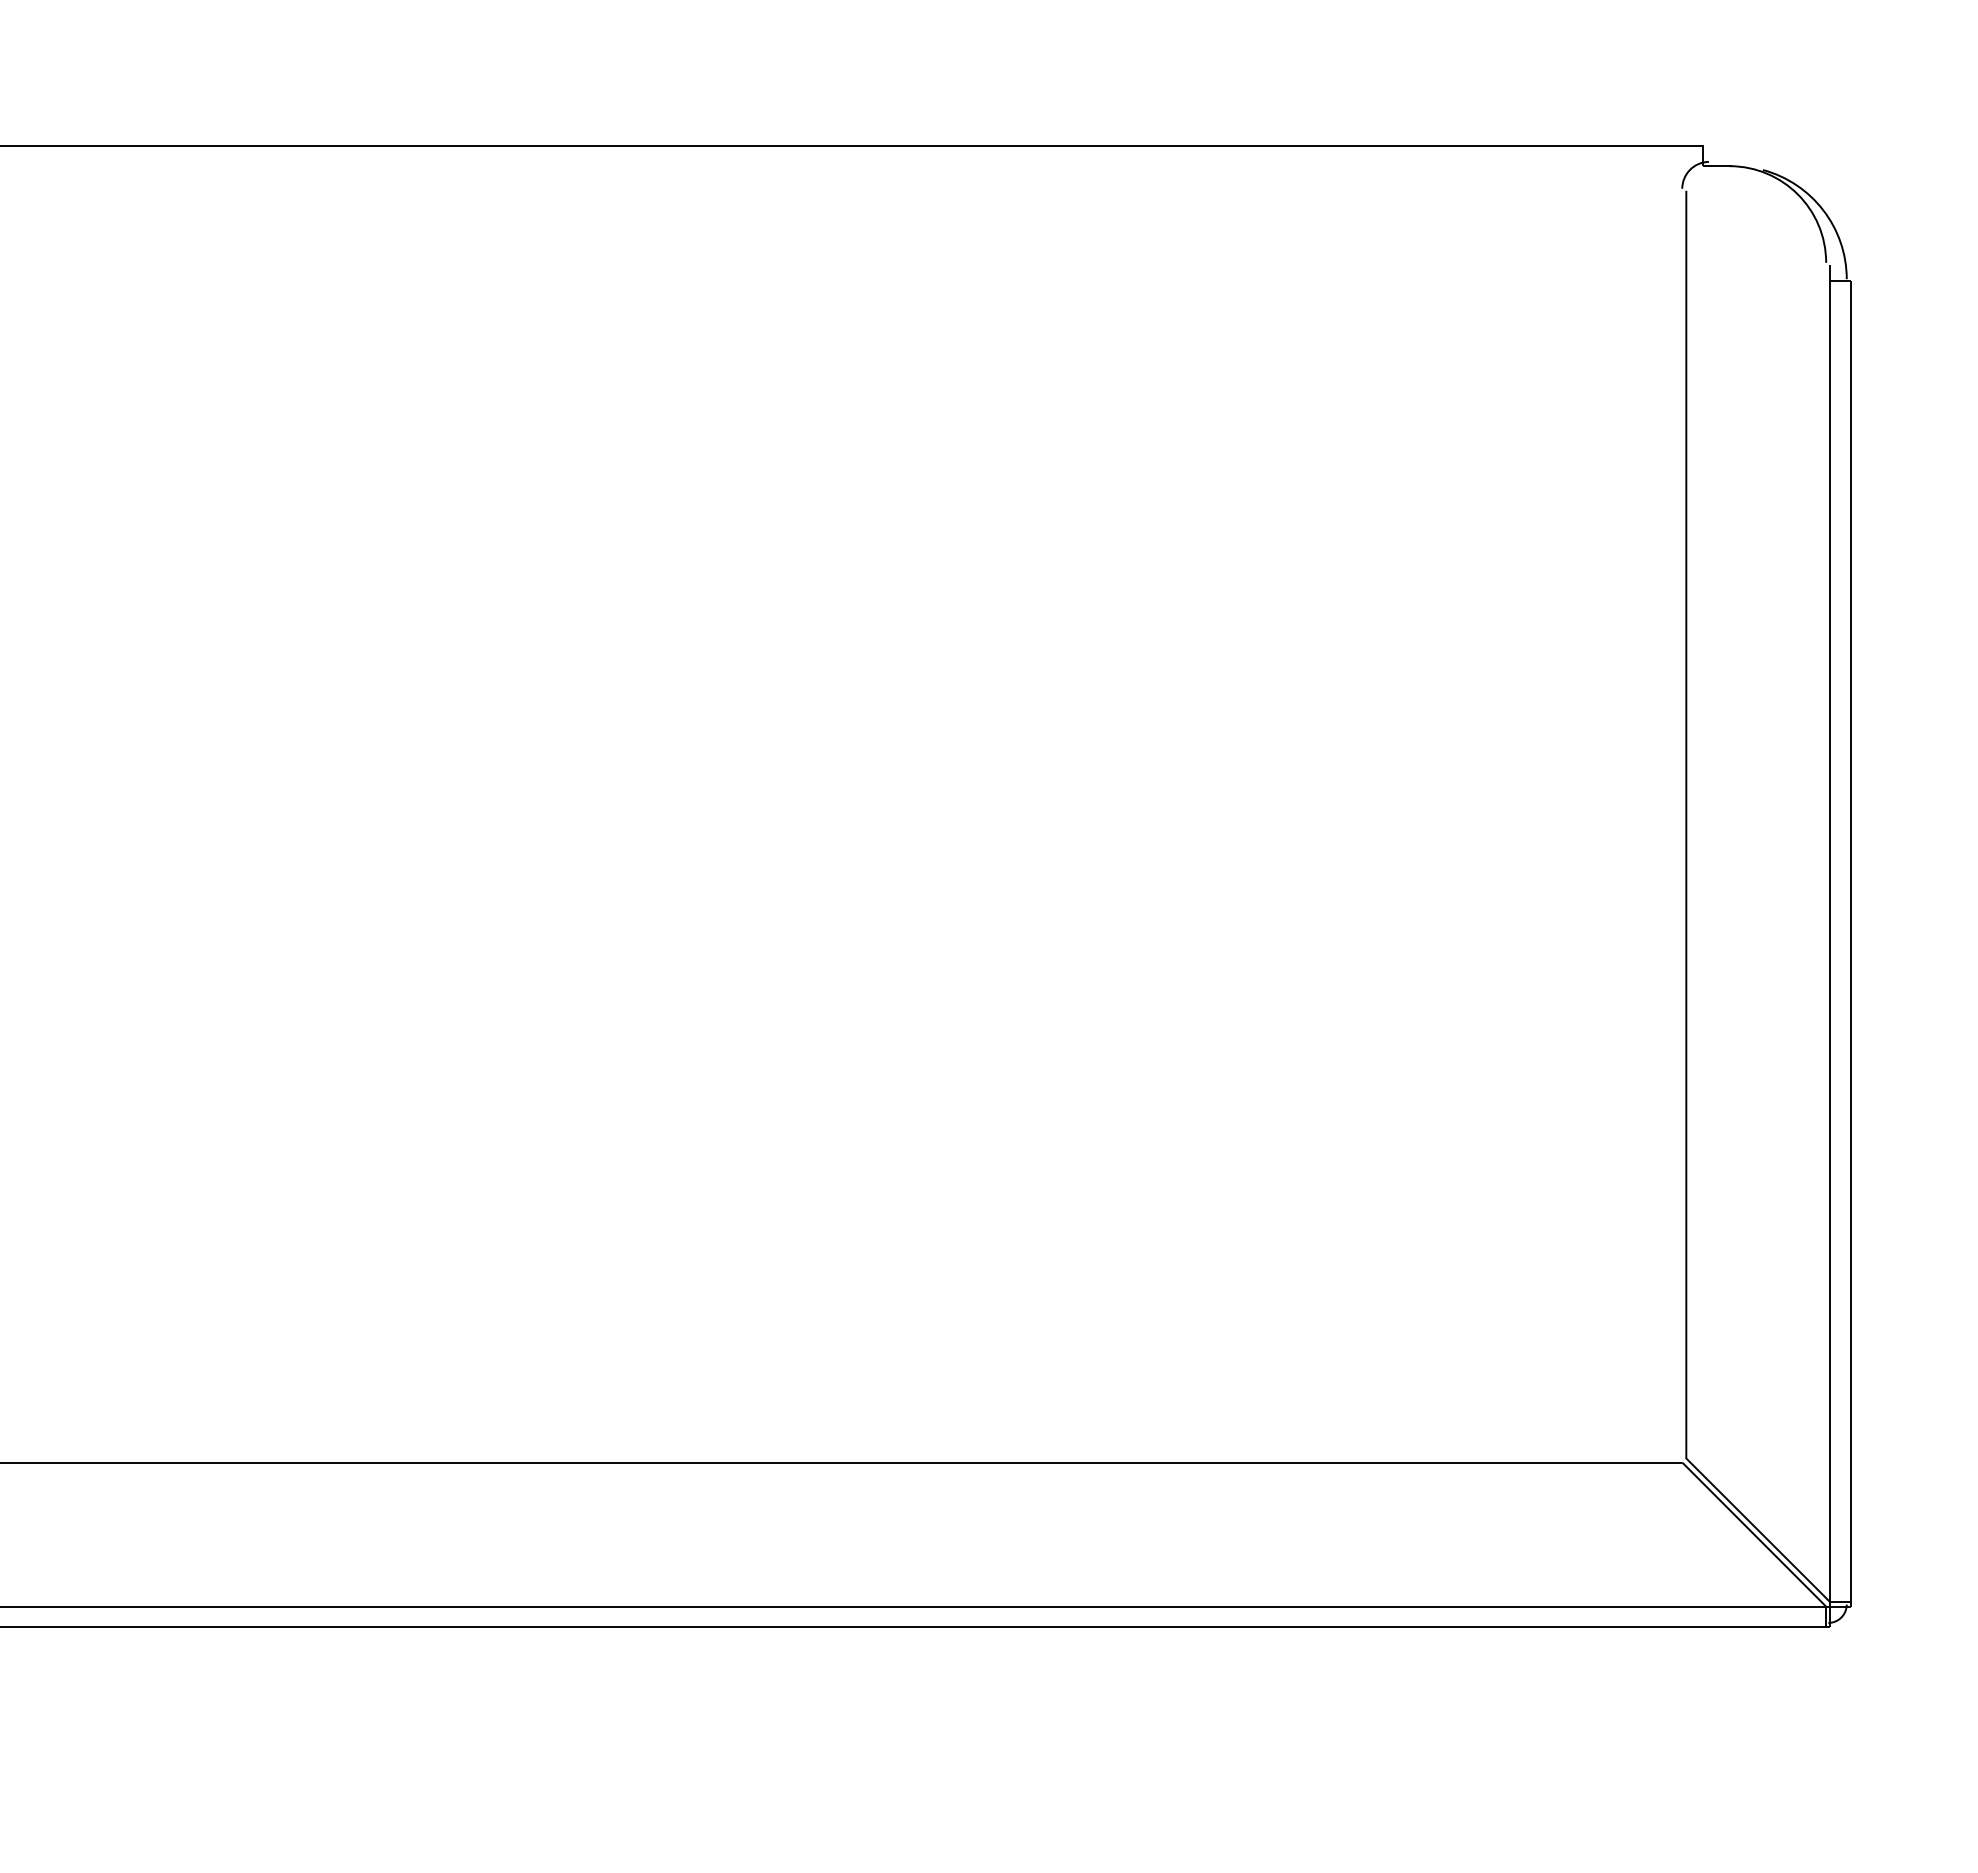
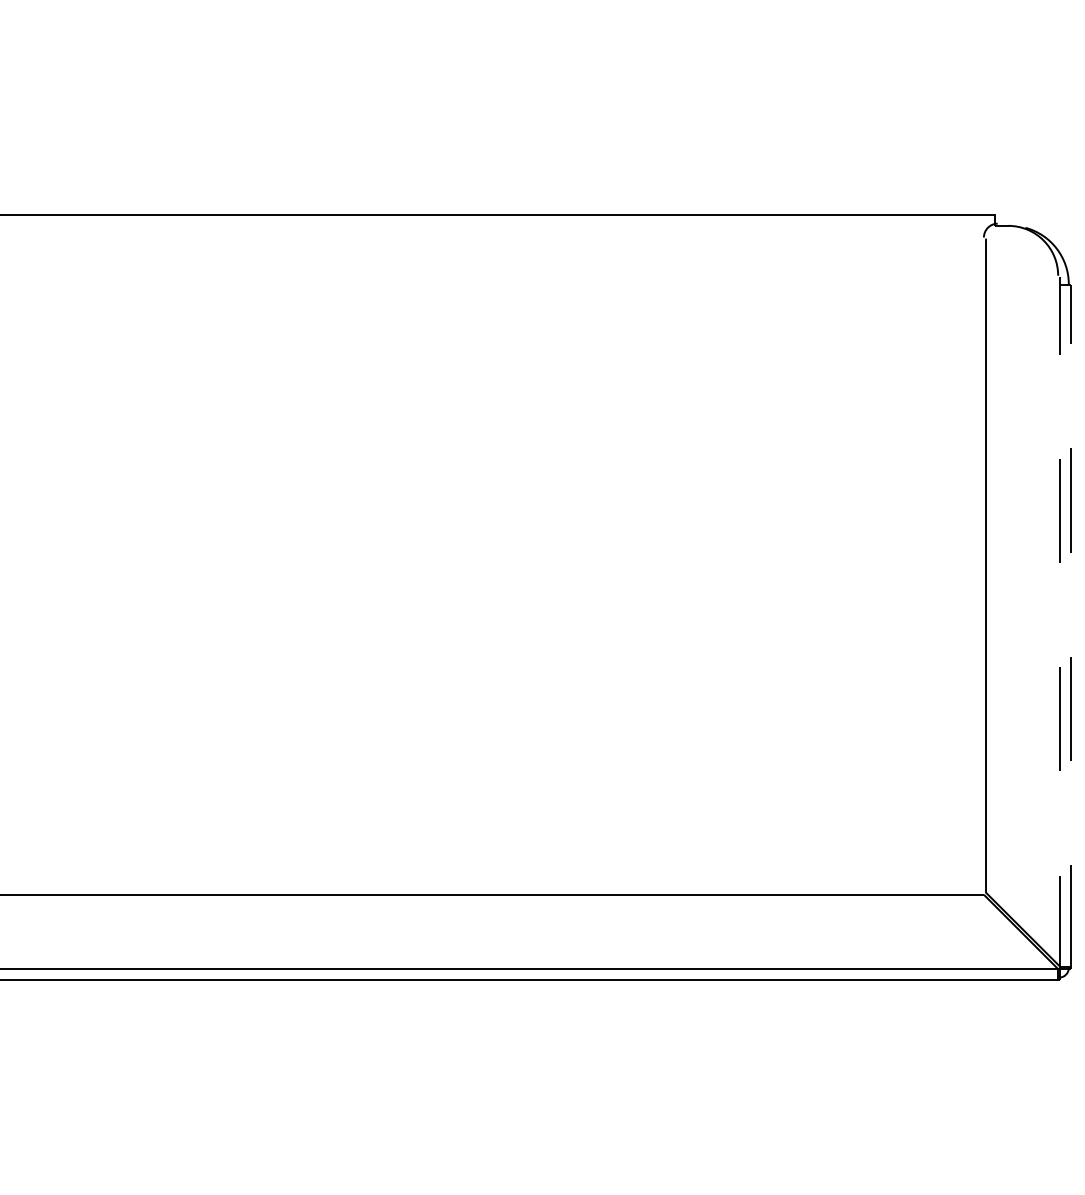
line: (1850, 944) -> (1070, 627), solid -> dashed
line: (1830, 948) -> (1060, 629), solid -> dashed

